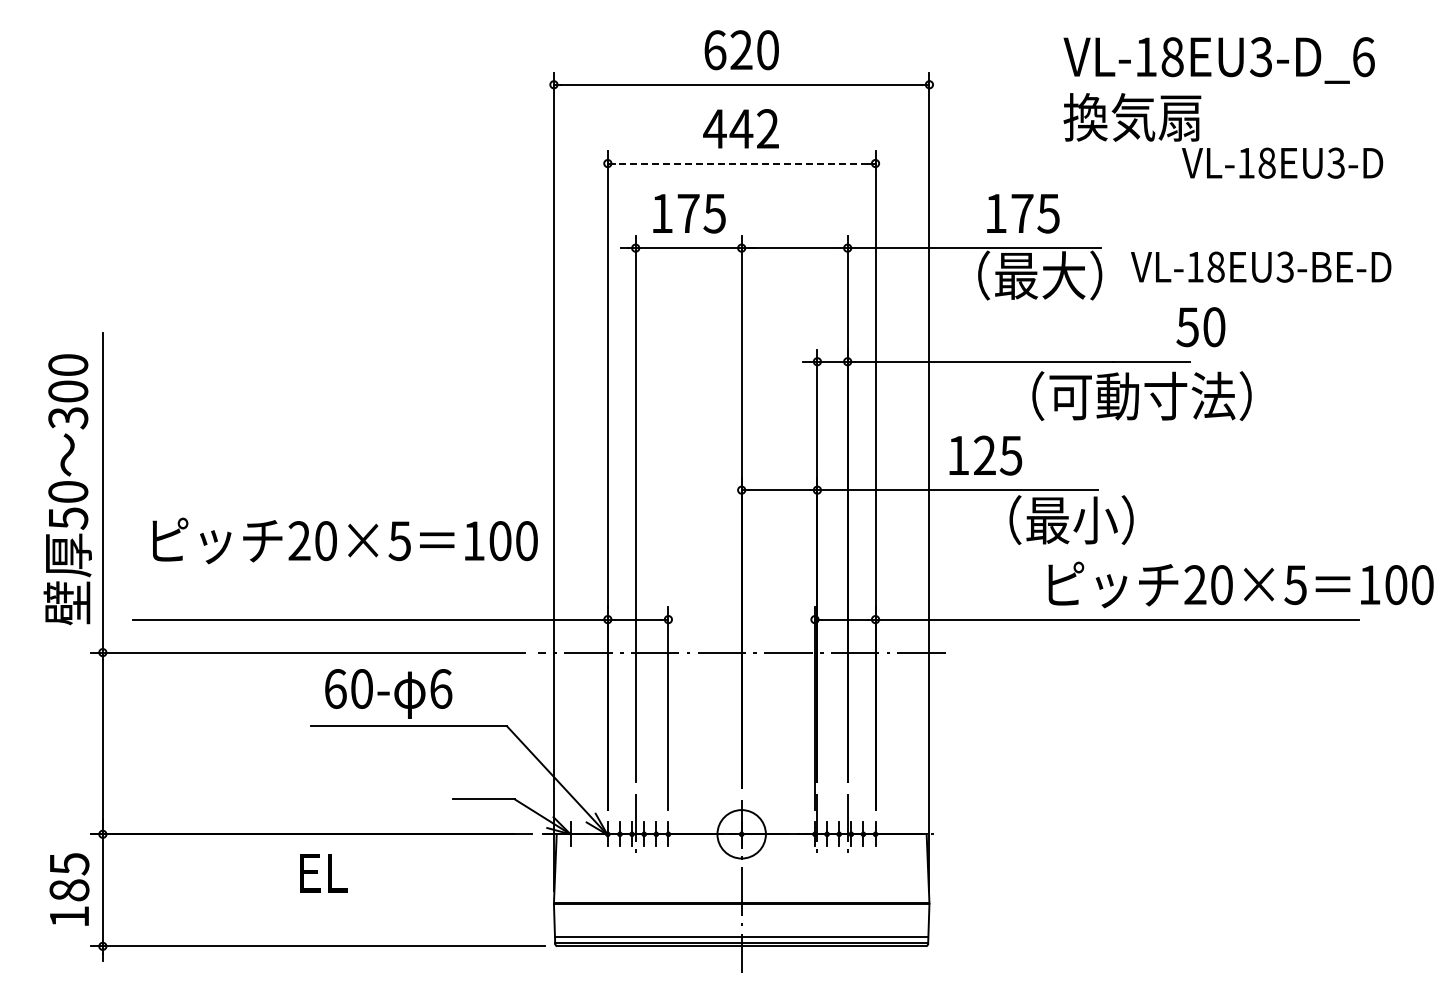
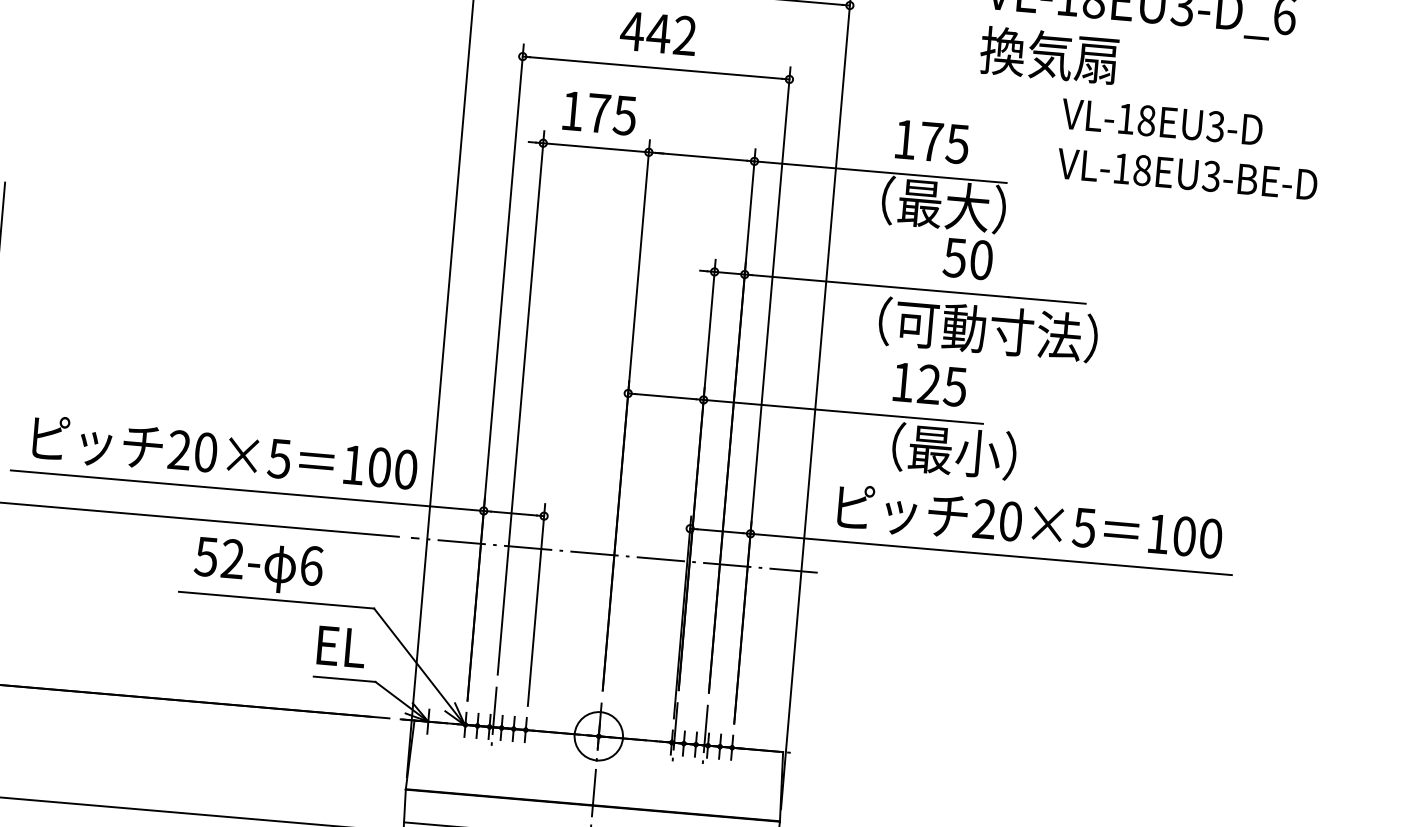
text: (1282, 162) -> (1162, 121), moved
line: (741, 163) -> (655, 67), dashed -> solid
text: (1261, 266) -> (1187, 173), moved
text: (1200, 327) -> (967, 259), moved
text: (1141, 395) -> (987, 329), moved
text: (985, 455) -> (929, 384), moved
text: (344, 540) -> (224, 453), moved
text: (1240, 584) -> (1029, 522), moved
text: (348, 688) -> (219, 557), 60- -> 52-
text: (323, 873) -> (341, 647), moved

